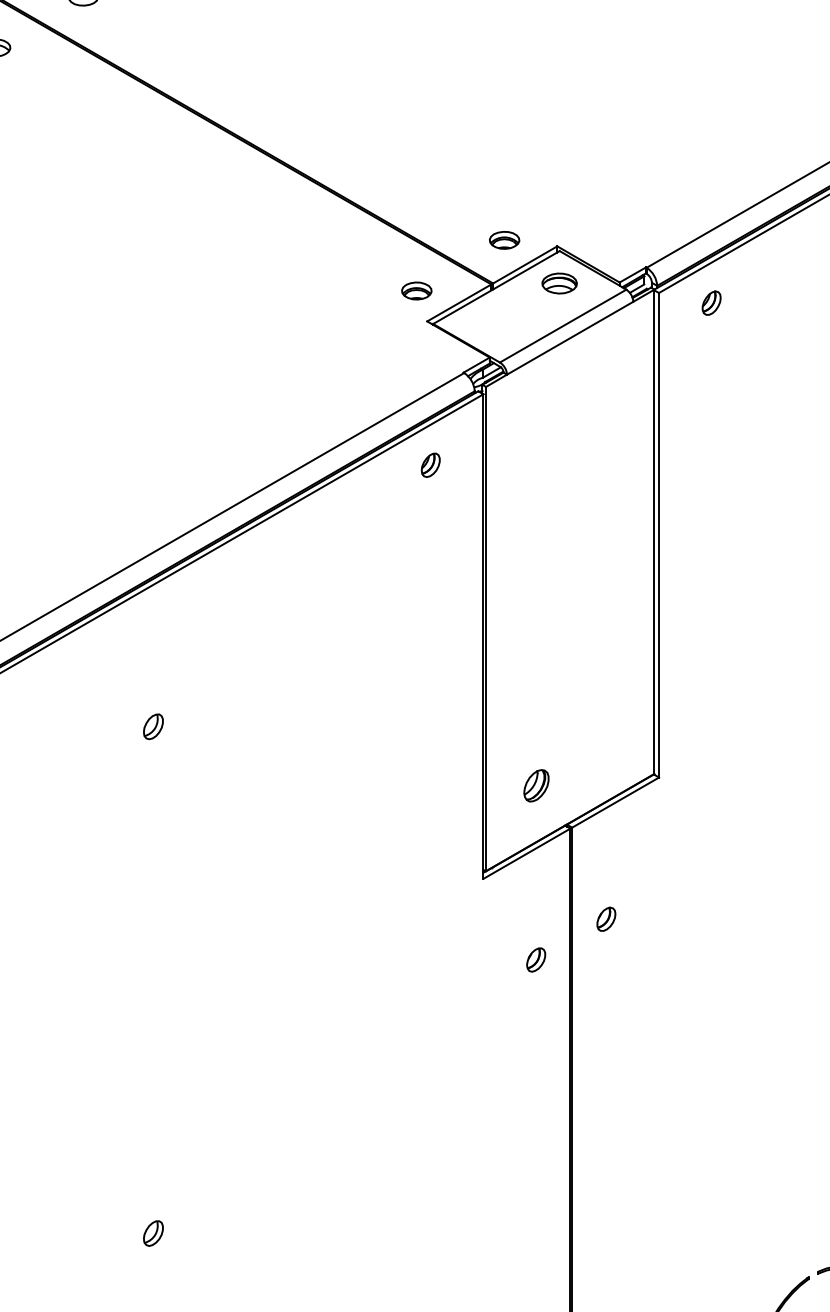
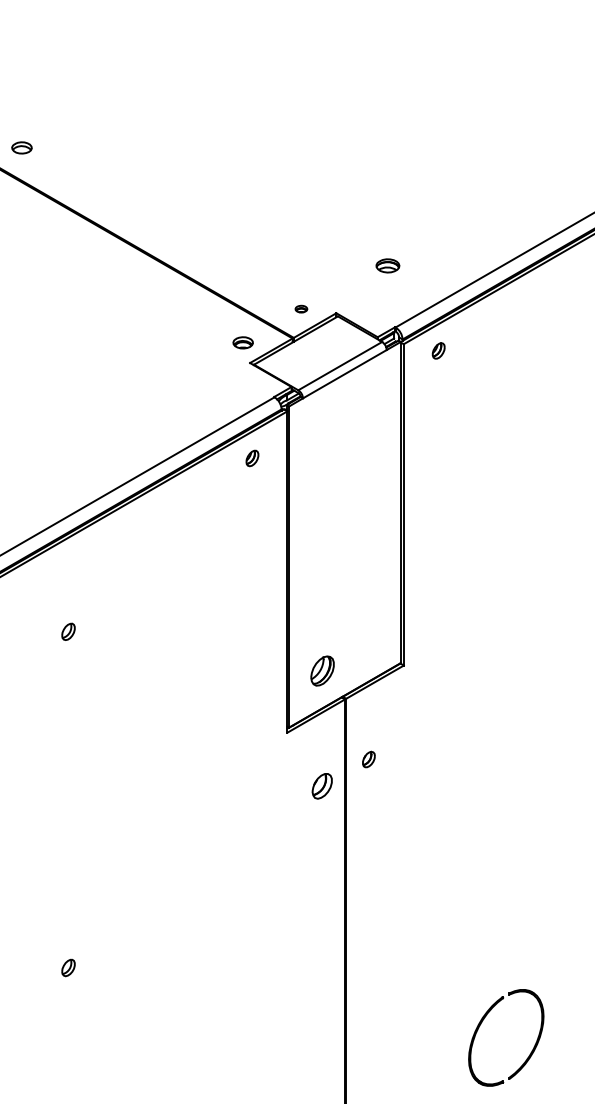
part: (504, 239) -> (301, 308), size x0.6
part: (559, 282) -> (387, 265), moved
part: (536, 785) -> (322, 670), size x1.4
part: (536, 959) -> (322, 786), size x1.6

